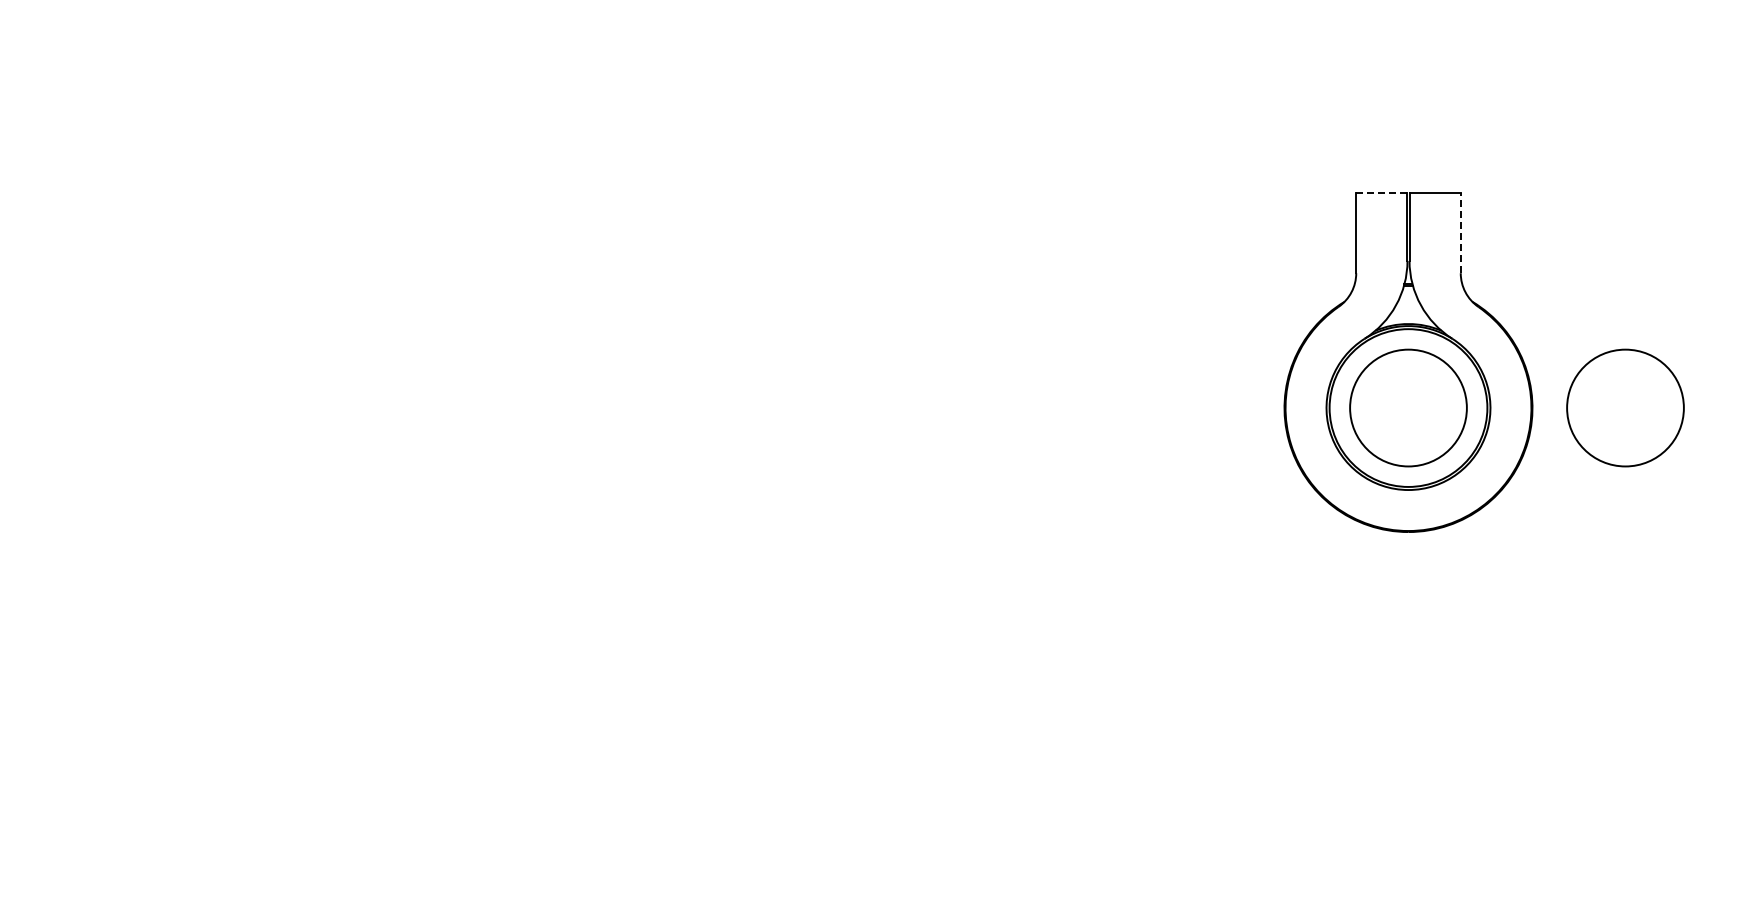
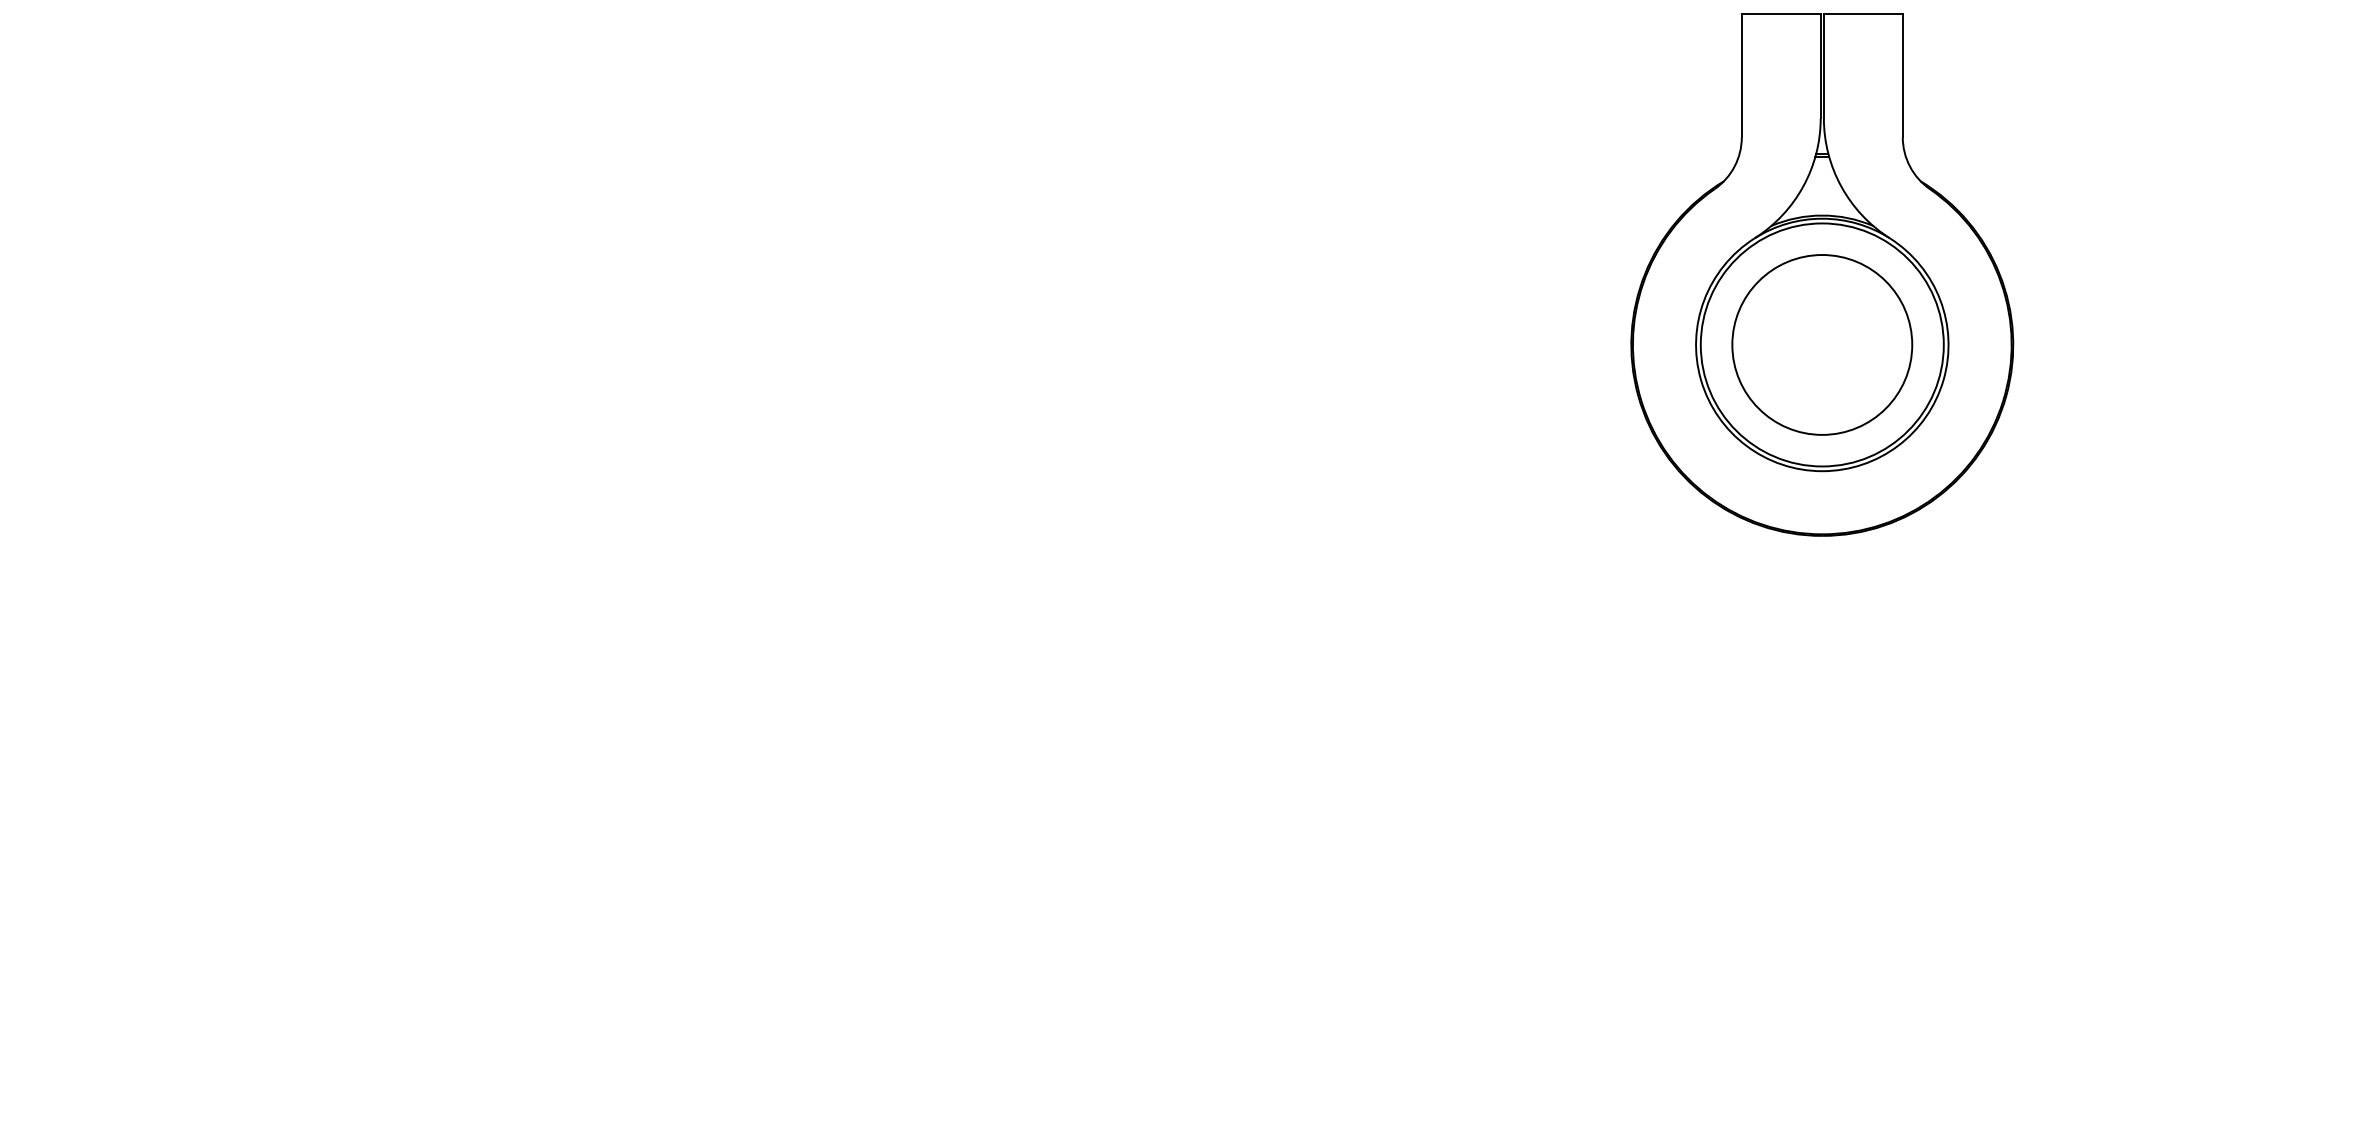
line: (1381, 192) -> (1780, 12), dashed -> solid
line: (1460, 232) -> (1902, 74), dashed -> solid
circle: (1625, 407) -> (2156, 344), removed

